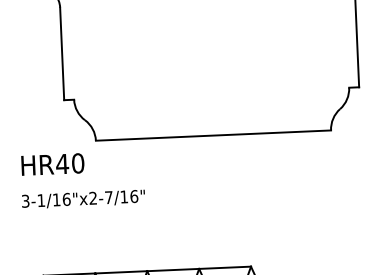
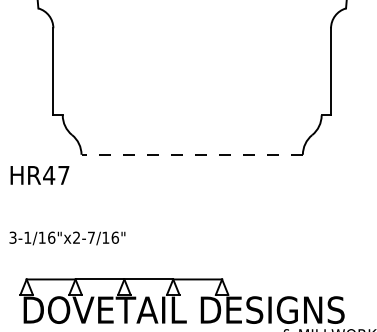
line: (213, 135) -> (192, 154), solid -> dashed
text: (77, 163) -> (63, 175), HR40 -> HR47
text: (83, 199) -> (67, 238), moved

